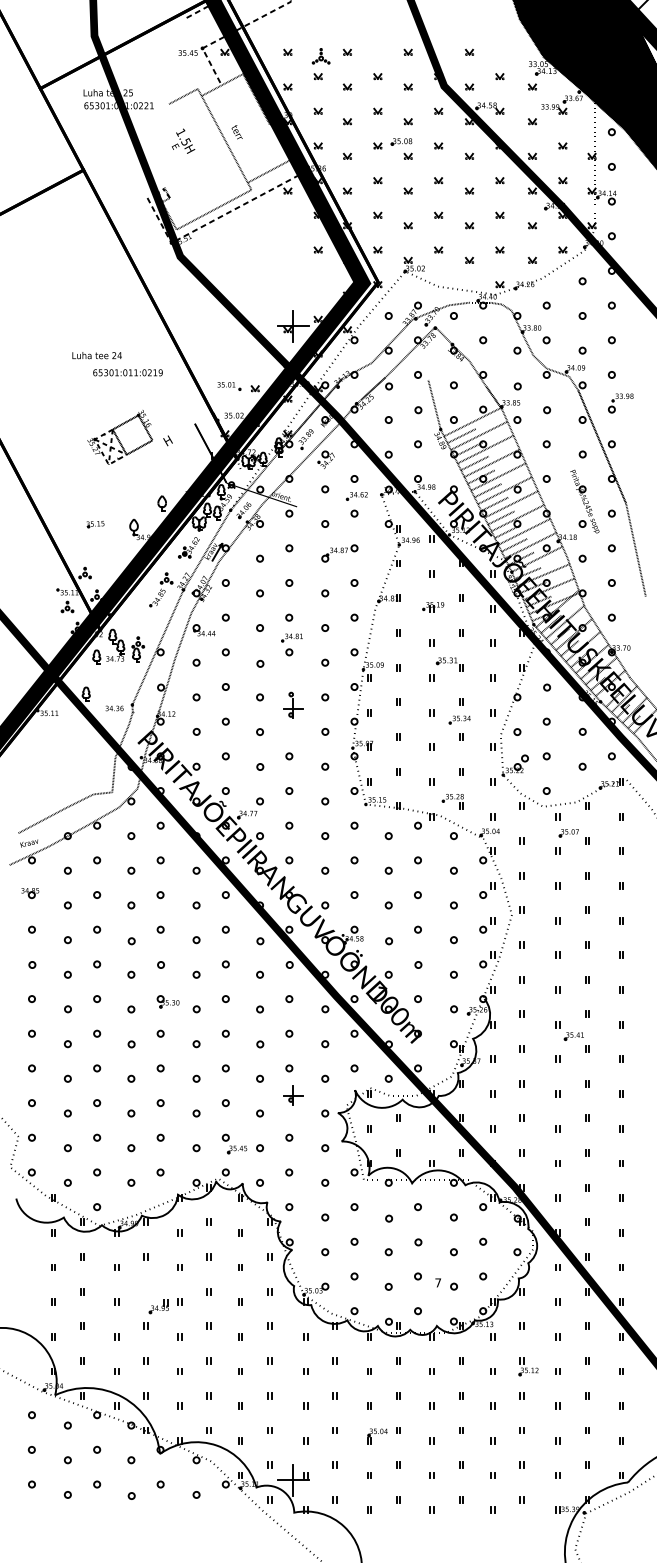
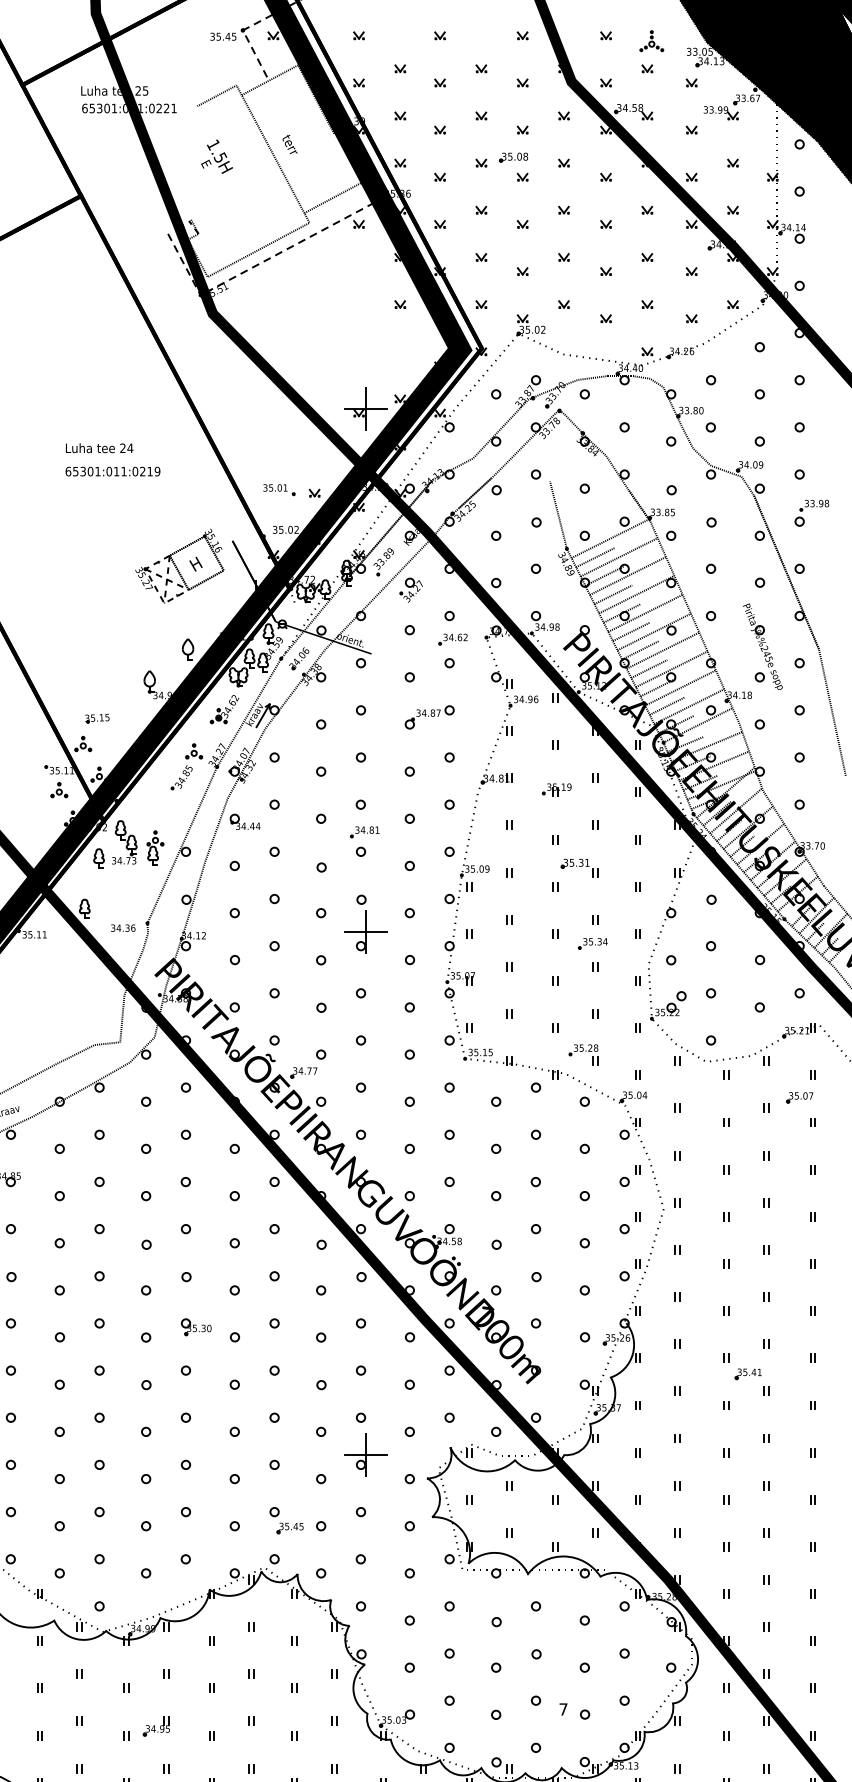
part: (320, 56) -> (650, 41), moved
text: (127, 372) -> (112, 471), moved
part: (120, 437) -> (180, 566), moved
part: (95, 524) -> (97, 718), moved
part: (293, 704) -> (366, 922), size x1.67
part: (568, 833) -> (799, 1098), moved
part: (293, 1095) -> (366, 1454), size x1.67
part: (158, 1306) -> (155, 1726), moved

